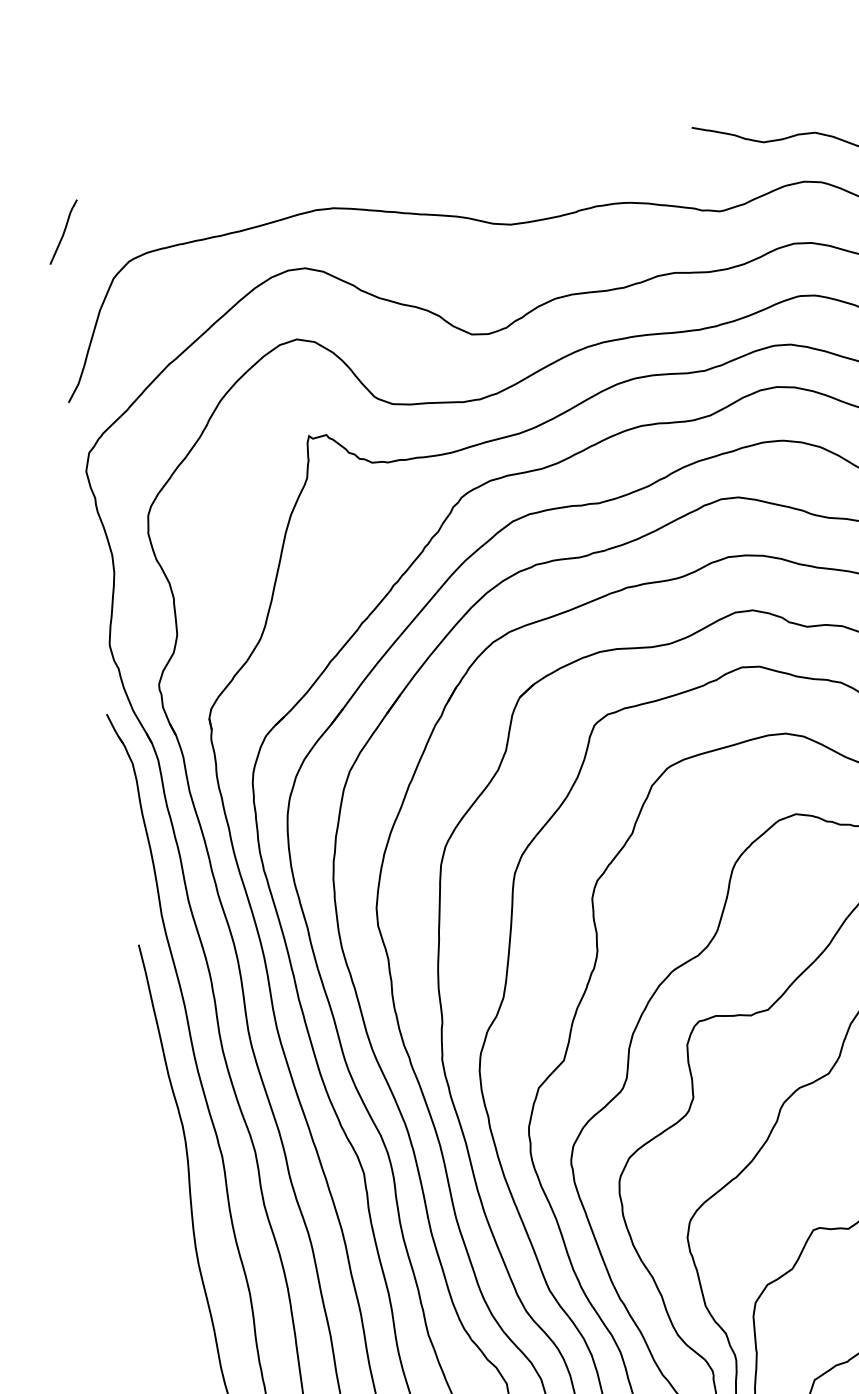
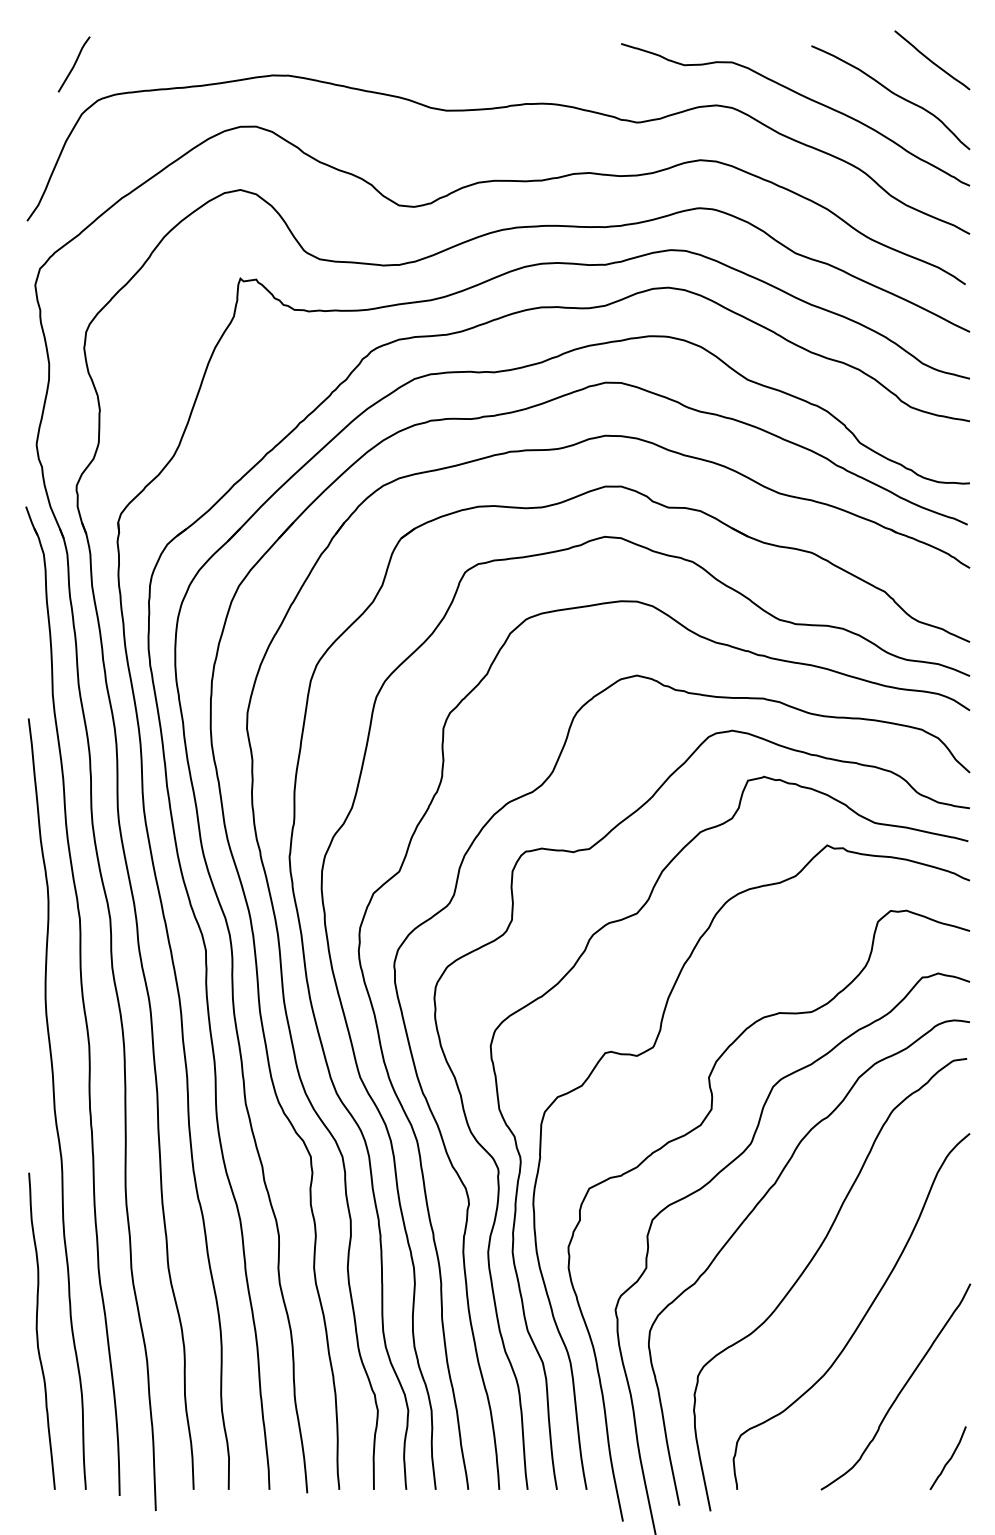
curve: (62, 232) -> (73, 64), moved

